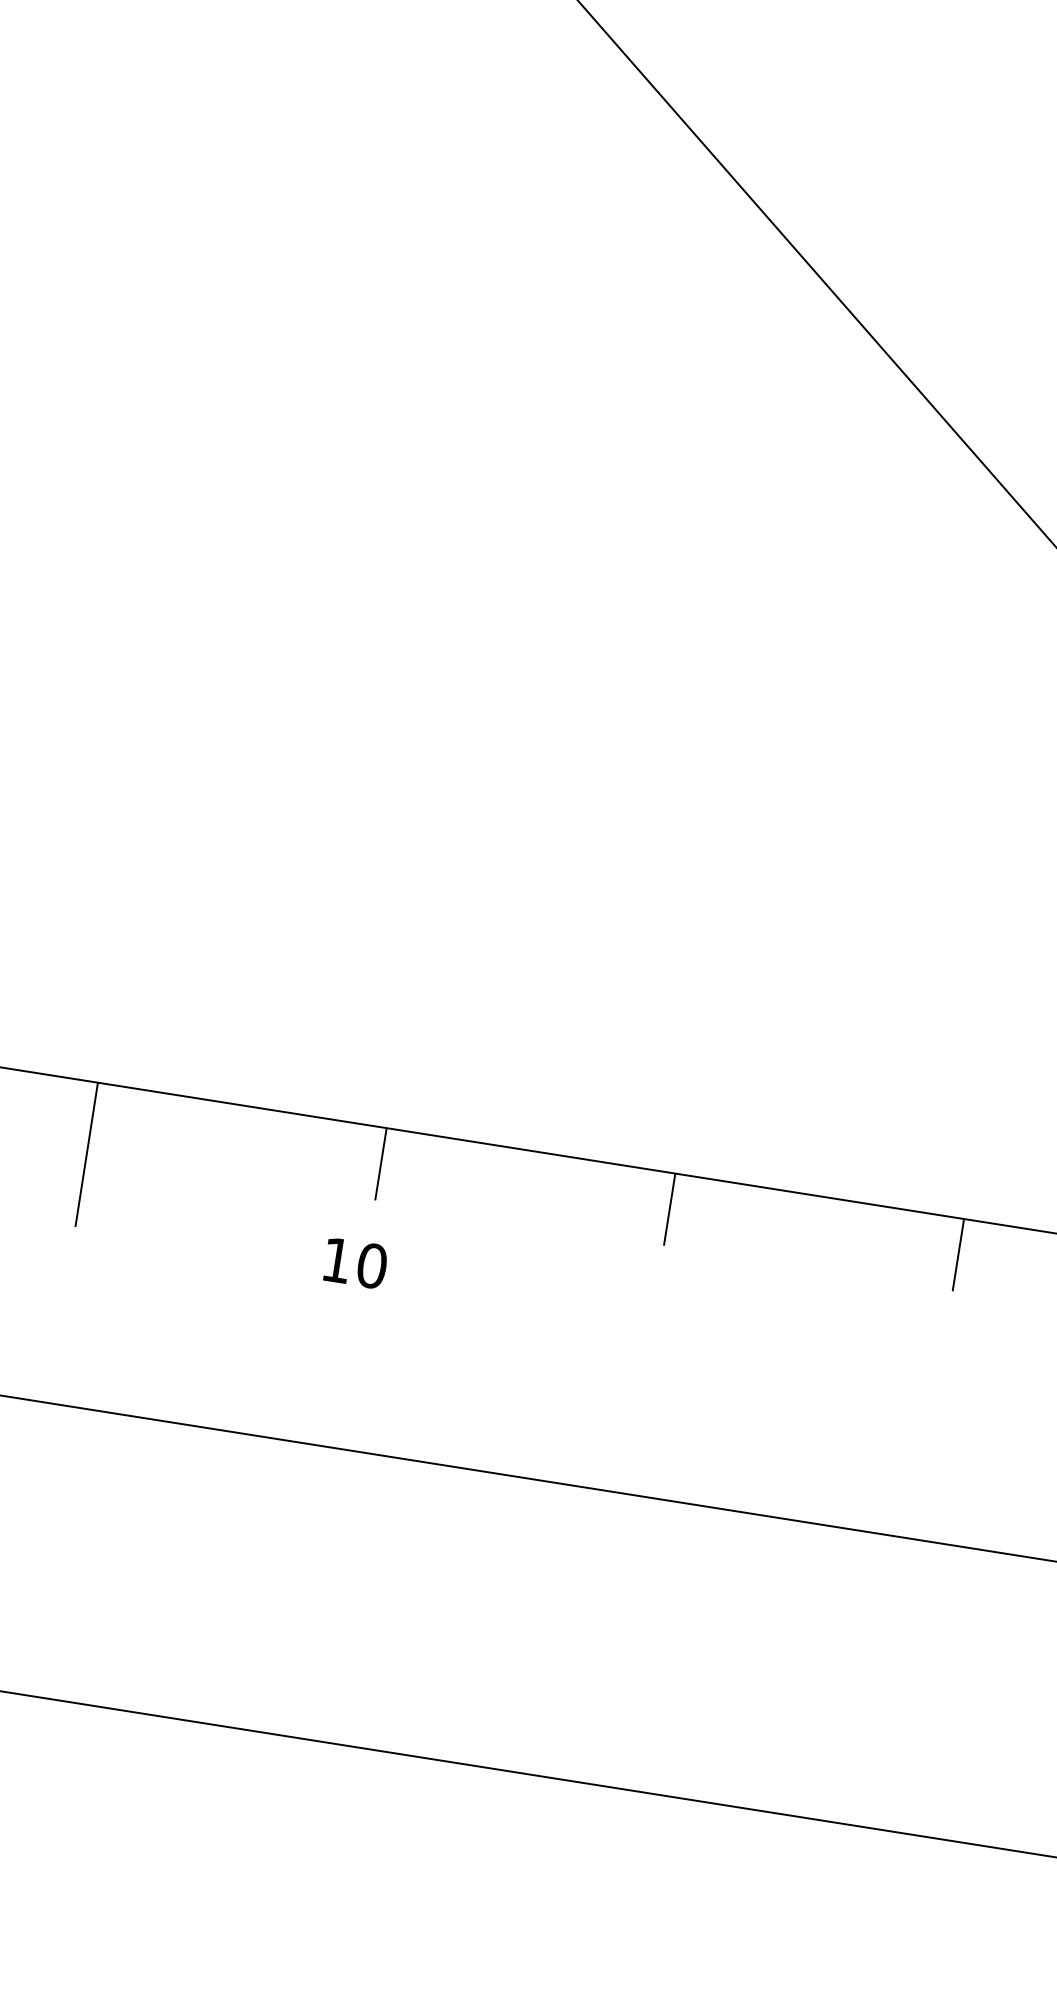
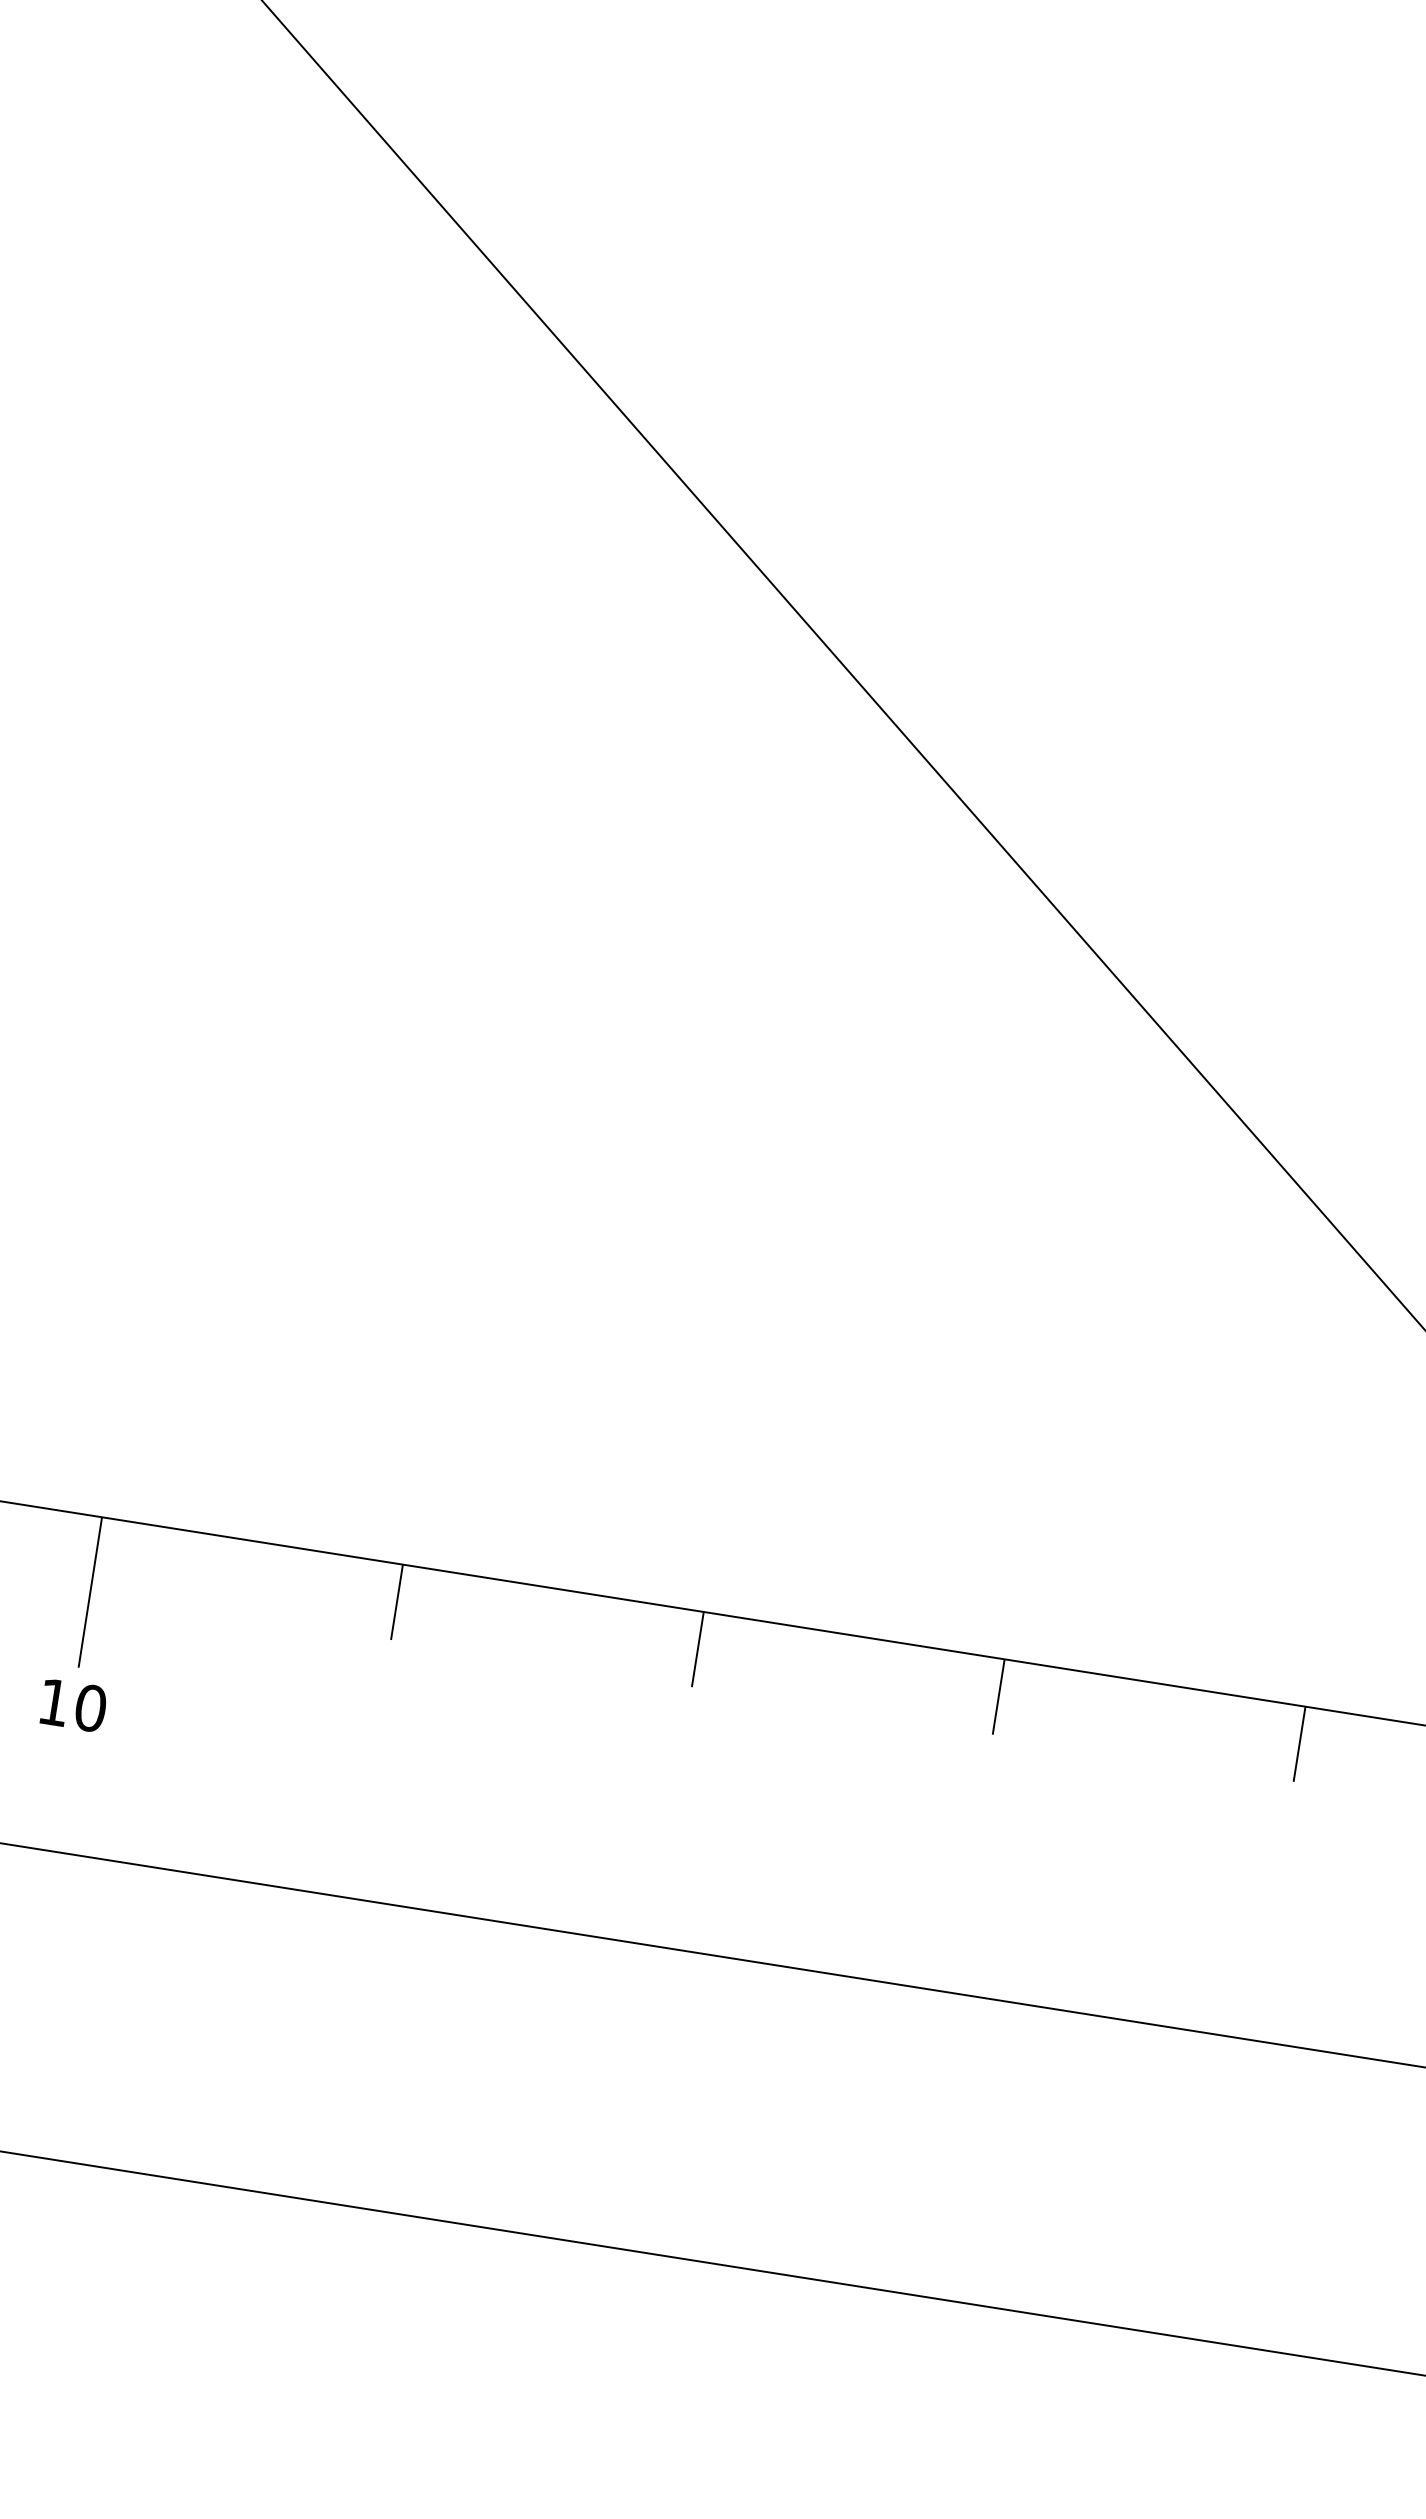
text: (354, 1263) -> (72, 1705), moved

